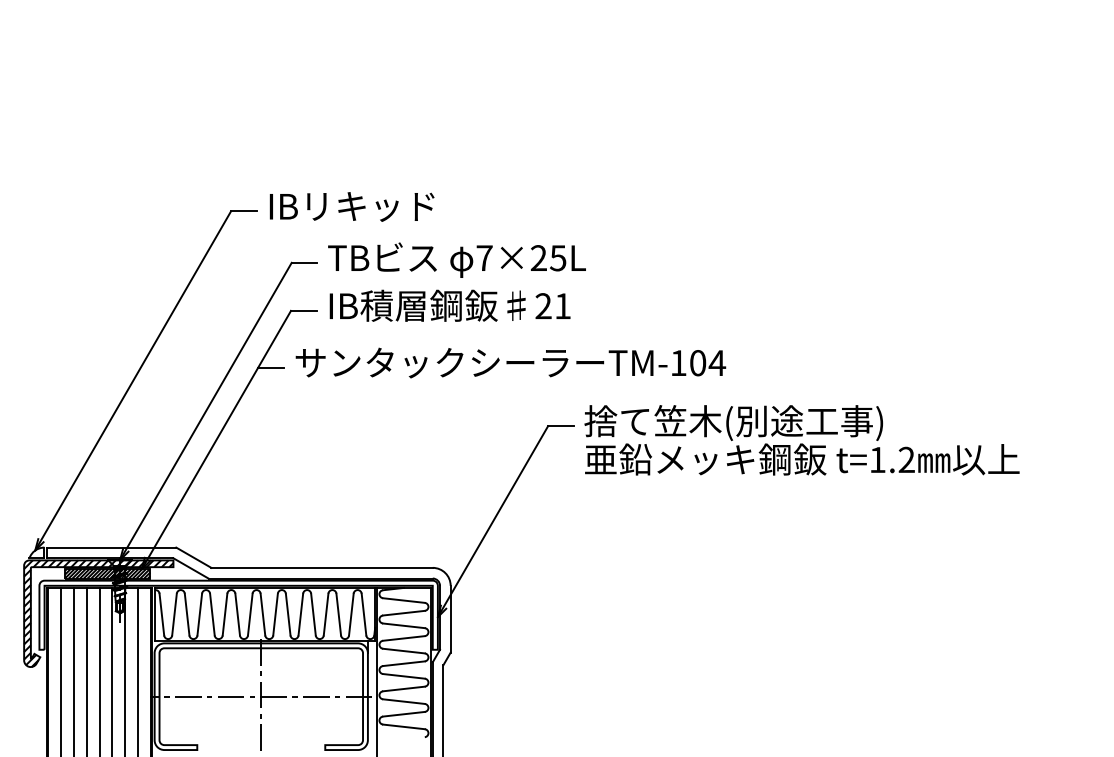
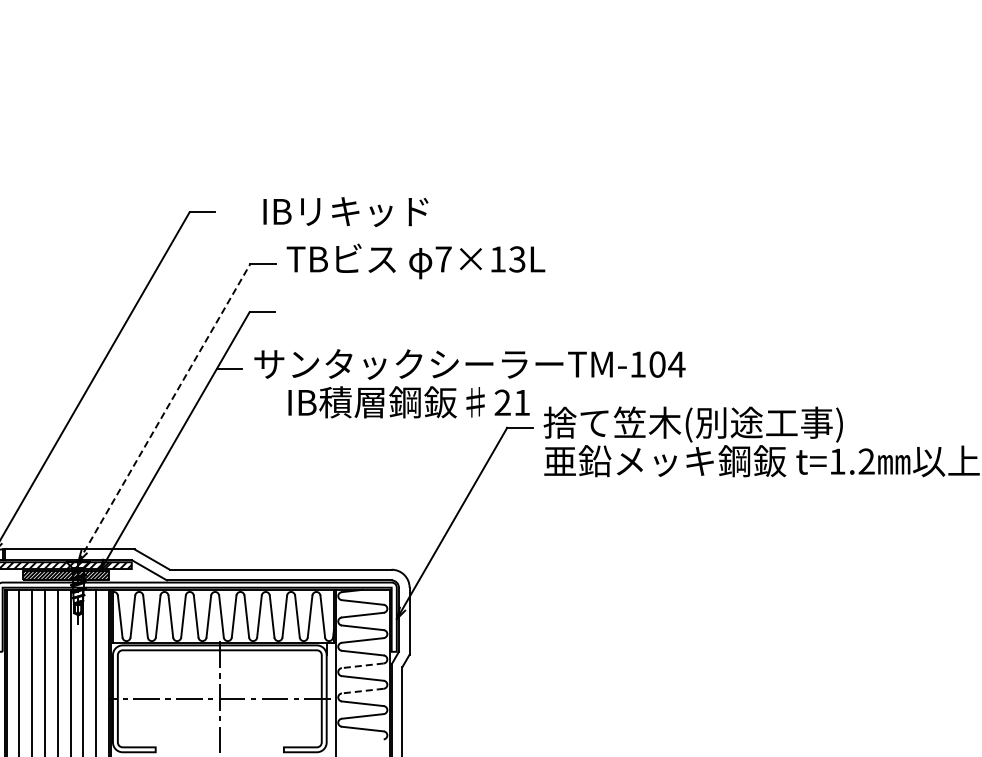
text: (351, 206) -> (345, 211), moved
text: (548, 257) -> (507, 258), 7×25L -> 7×13L
text: (449, 305) -> (408, 402), moved
line: (205, 411) -> (163, 413), solid -> dashed
line: (403, 663) -> (362, 665), solid -> dashed
line: (403, 688) -> (362, 690), solid -> dashed

